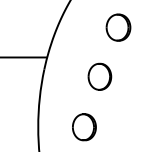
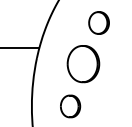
part: (99, 76) -> (83, 63), size x1.67

